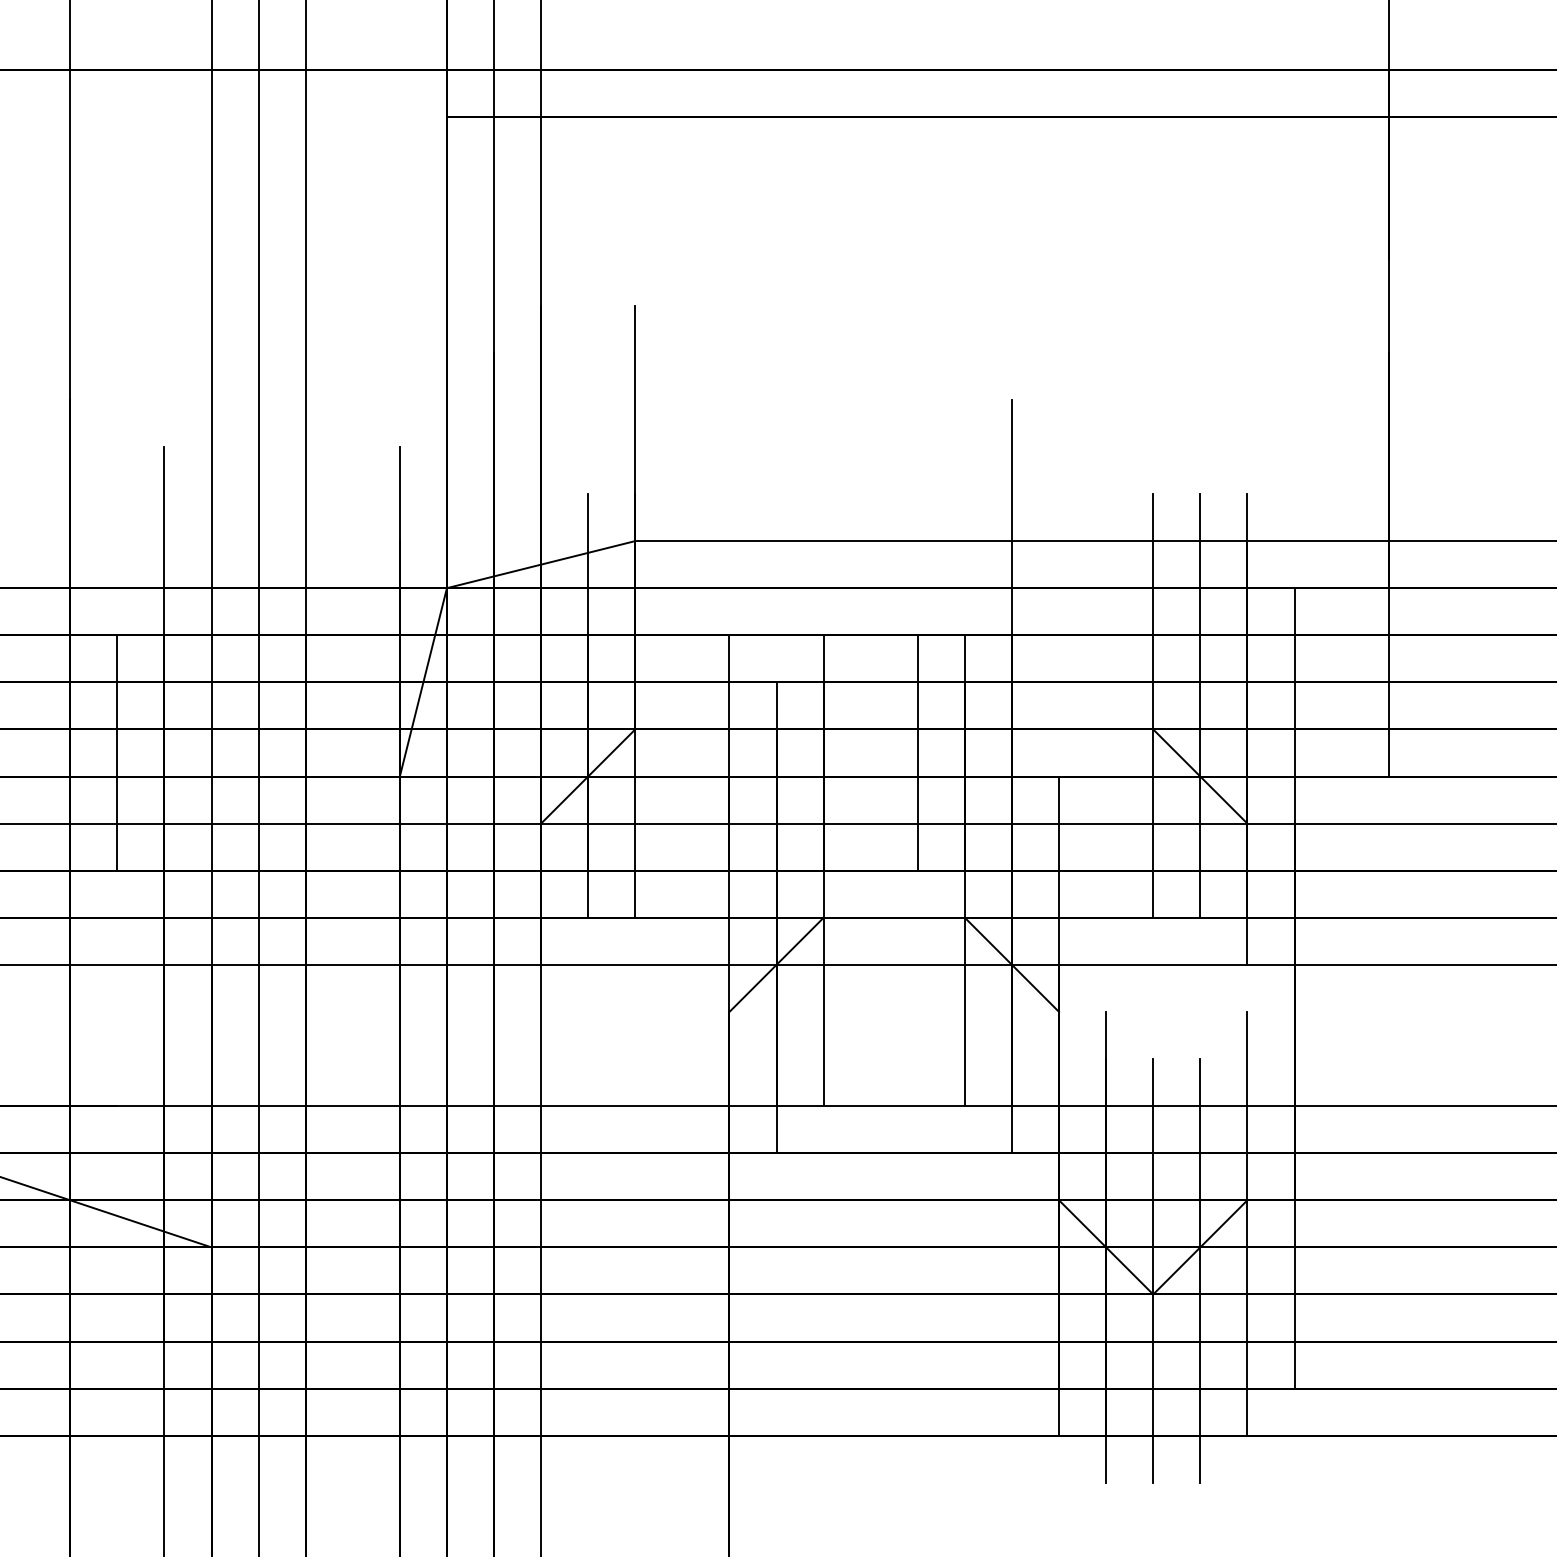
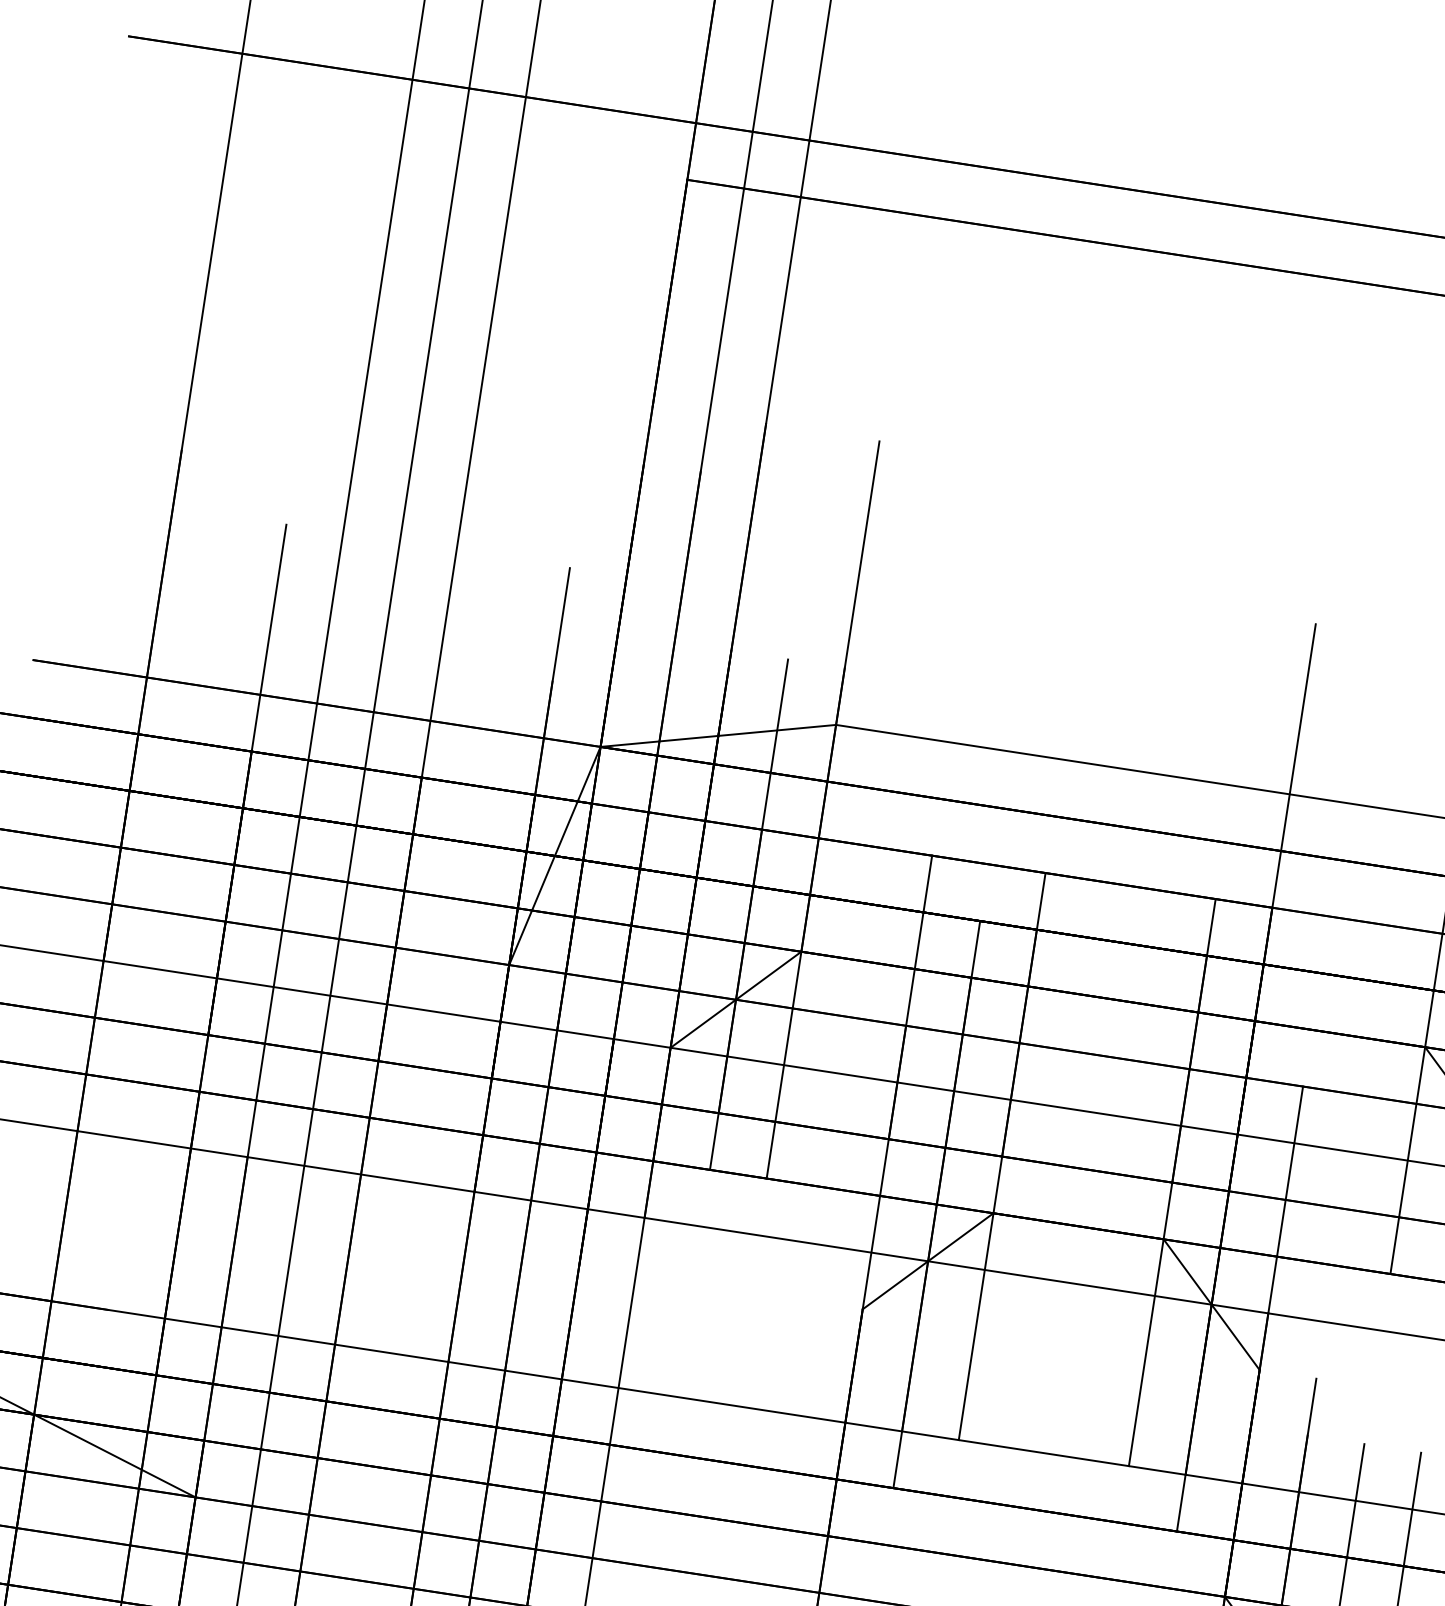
line: (117, 752) -> (173, 884), removed
line: (917, 752) -> (1136, 1031), removed

